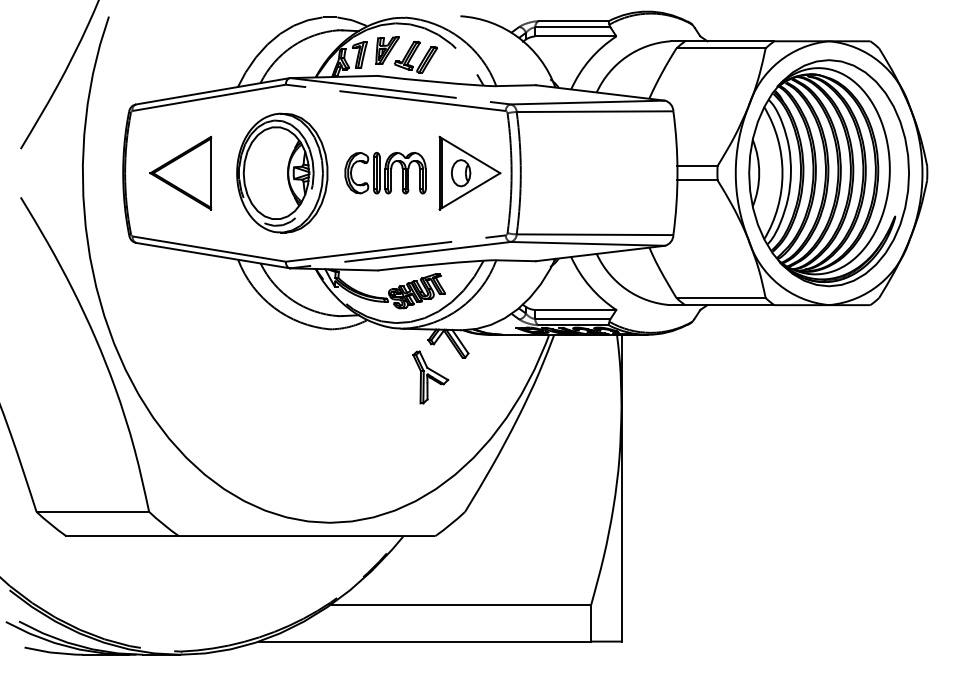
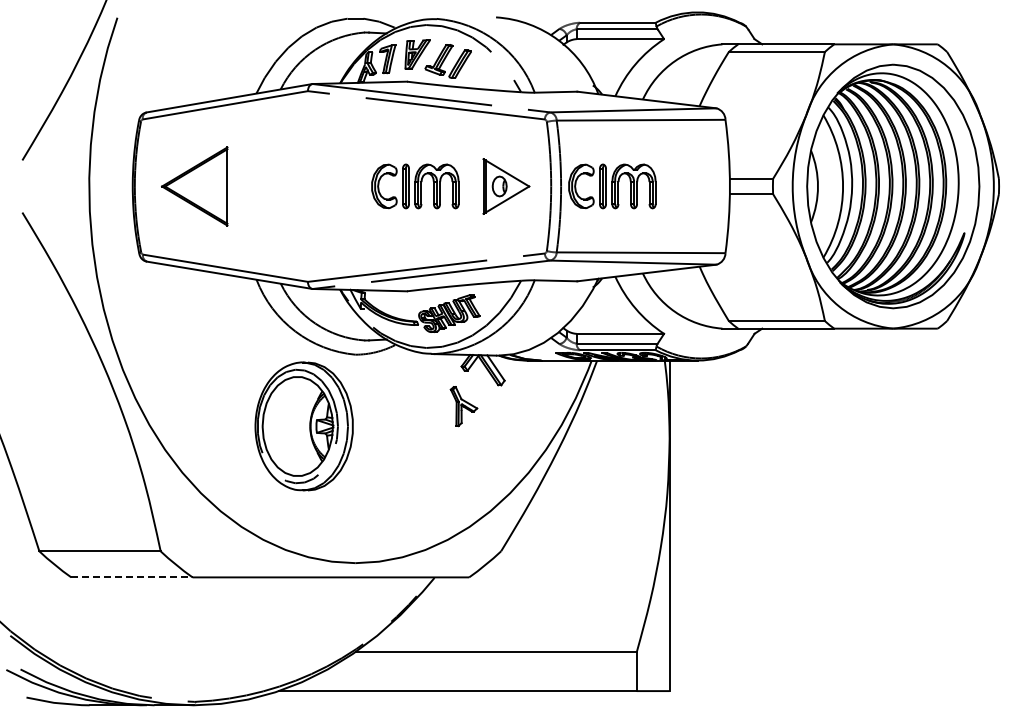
part: (281, 173) -> (303, 426), moved
part: (470, 173) -> (506, 186), size x0.7
part: (568, 173) -> (612, 186), added
part: (430, 377) -> (463, 406), size x0.7
line: (122, 536) -> (131, 577), solid -> dashed

